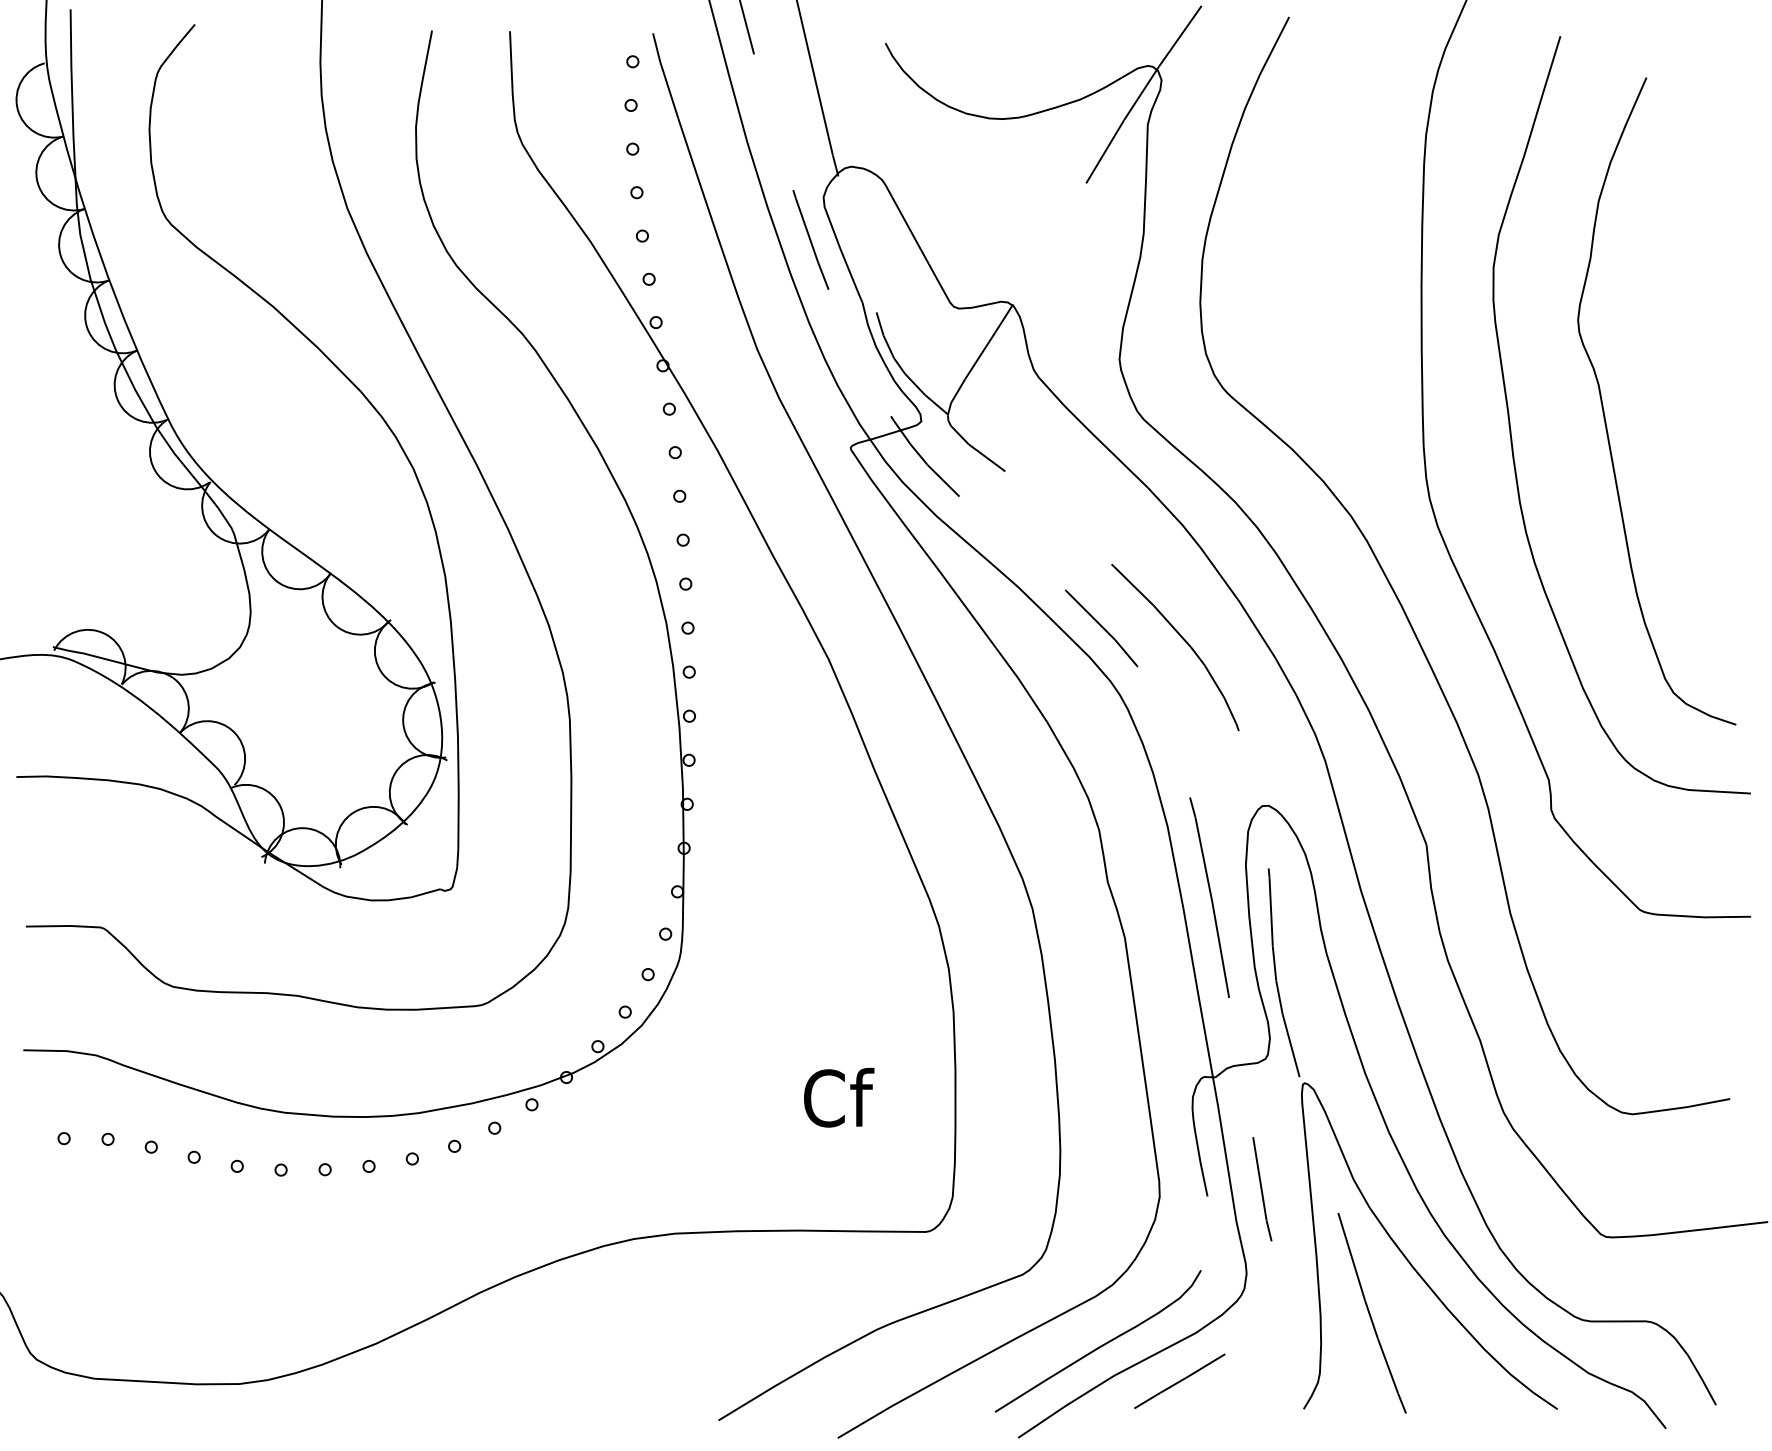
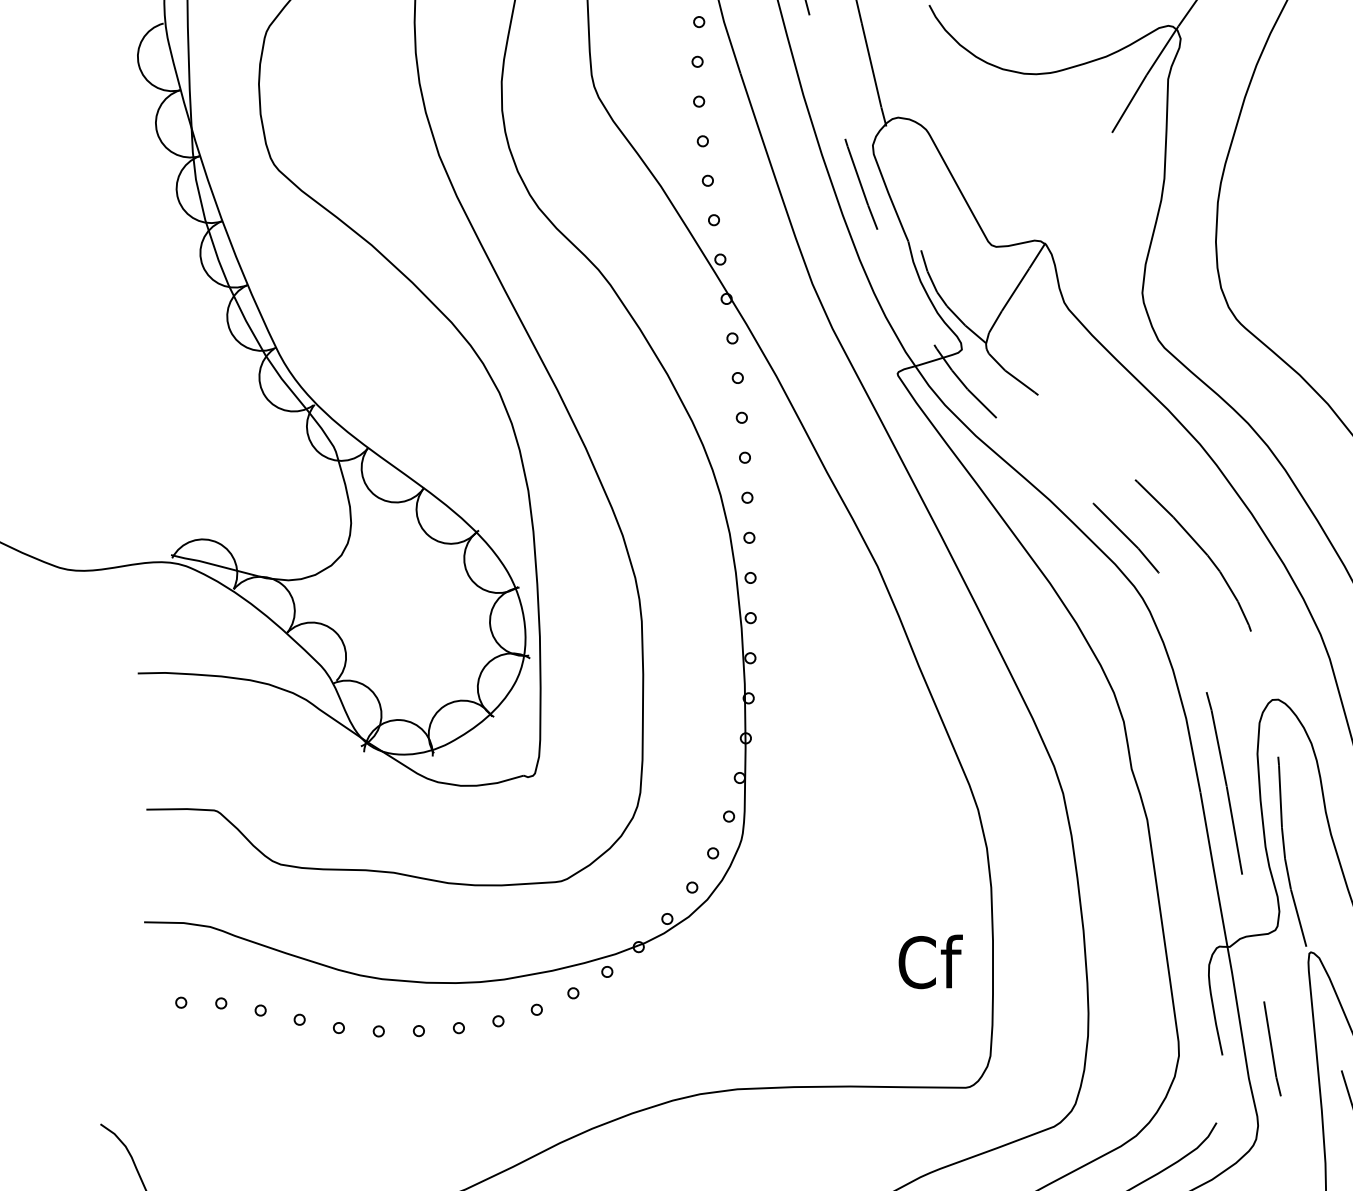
text: (839, 1097) -> (931, 961), moved

